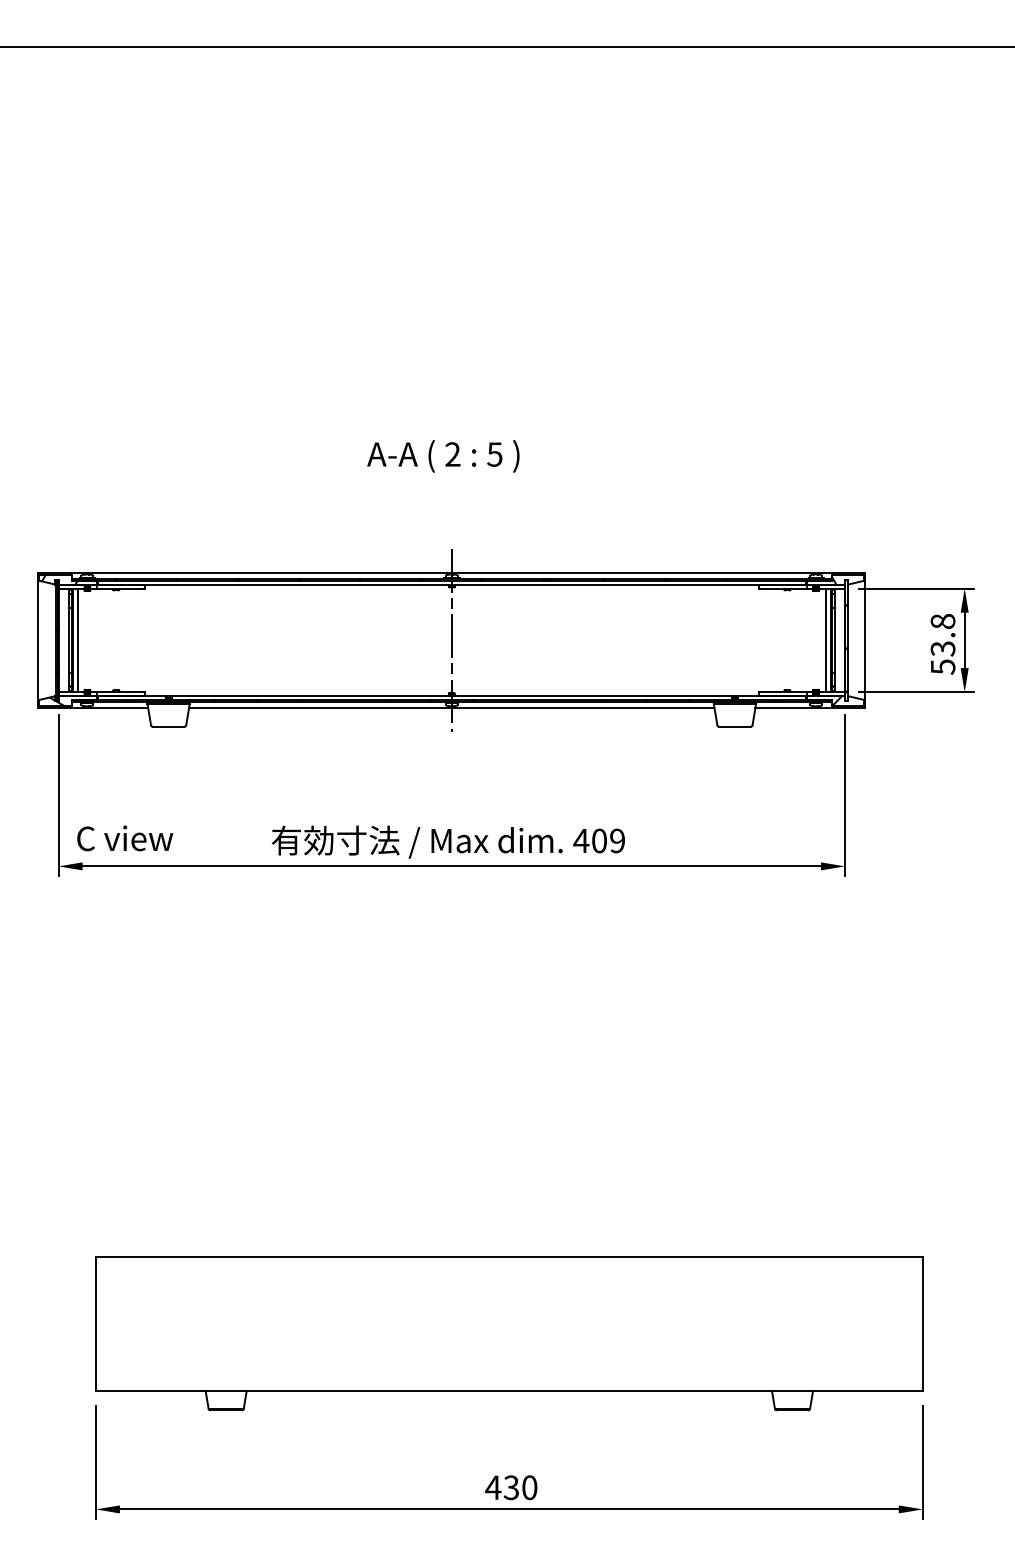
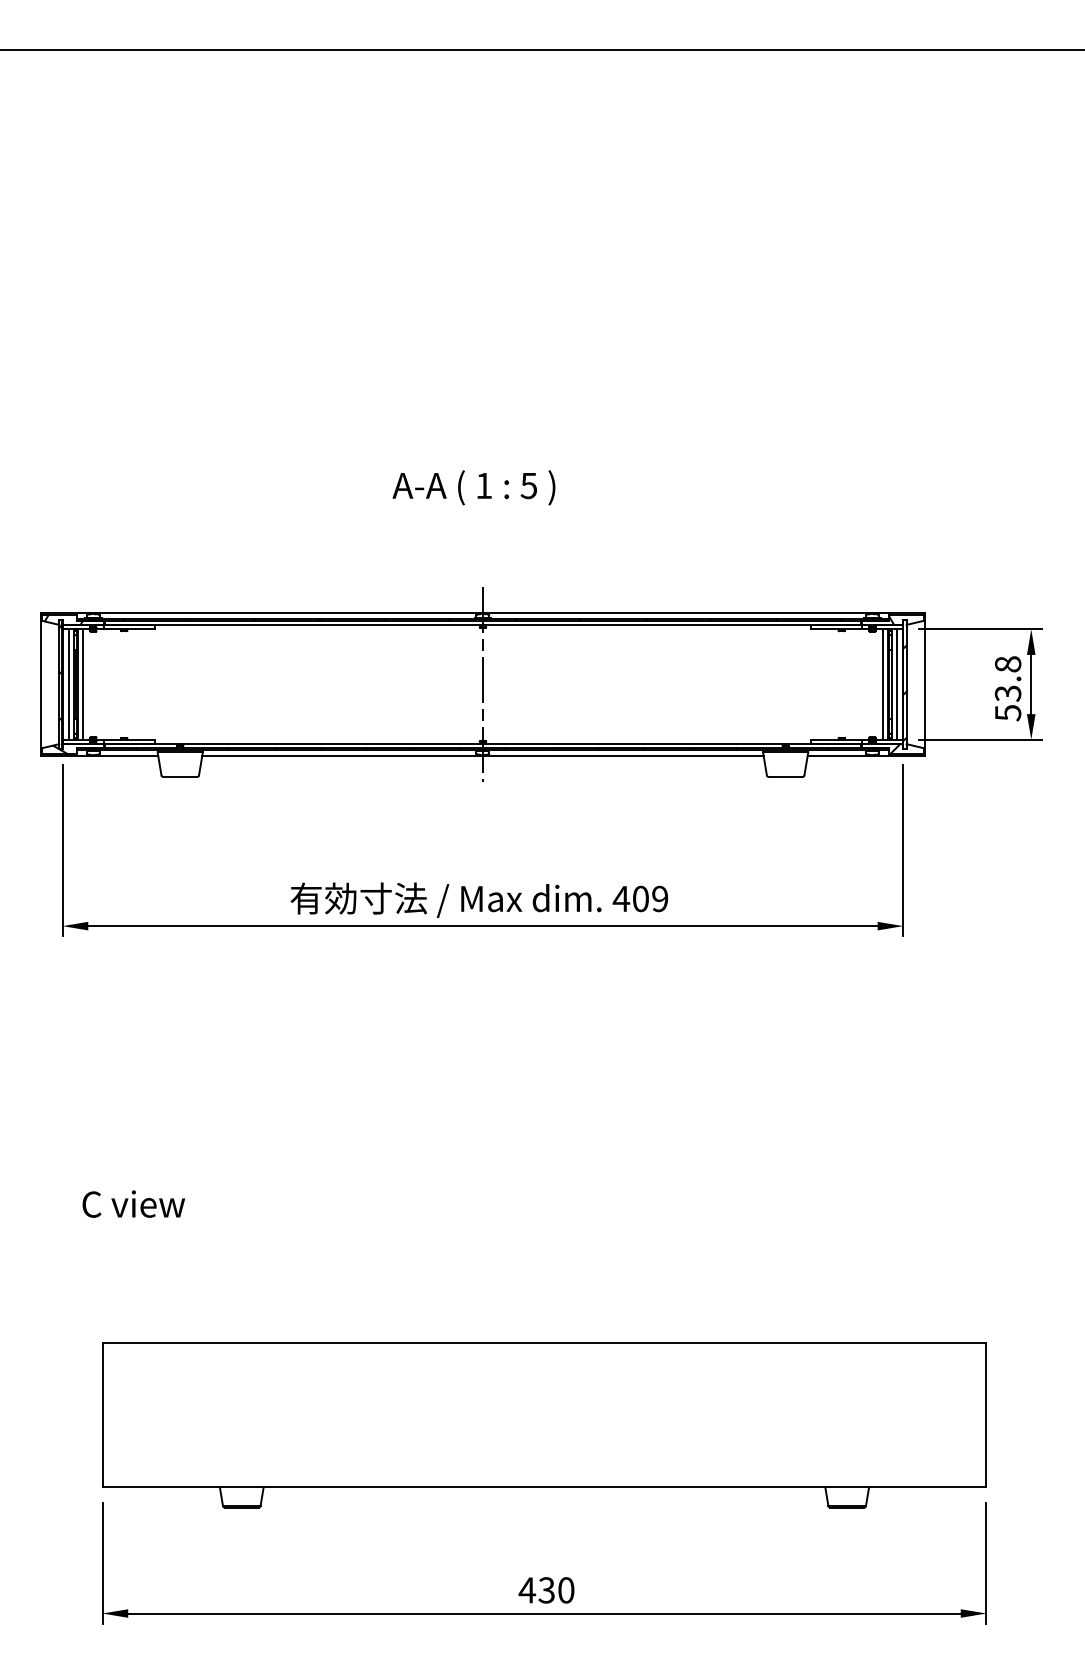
text: (452, 454) -> (483, 485), 2 -> 1
line: (64, 640) -> (68, 684), added
line: (839, 640) -> (897, 684), added
text: (125, 838) -> (134, 1204), moved

